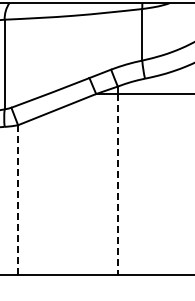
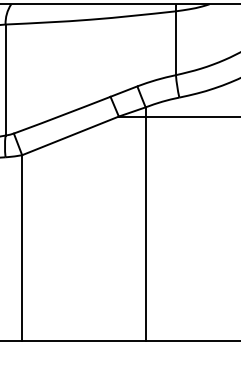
line: (117, 184) -> (145, 228), dashed -> solid
line: (18, 200) -> (22, 248), dashed -> solid

